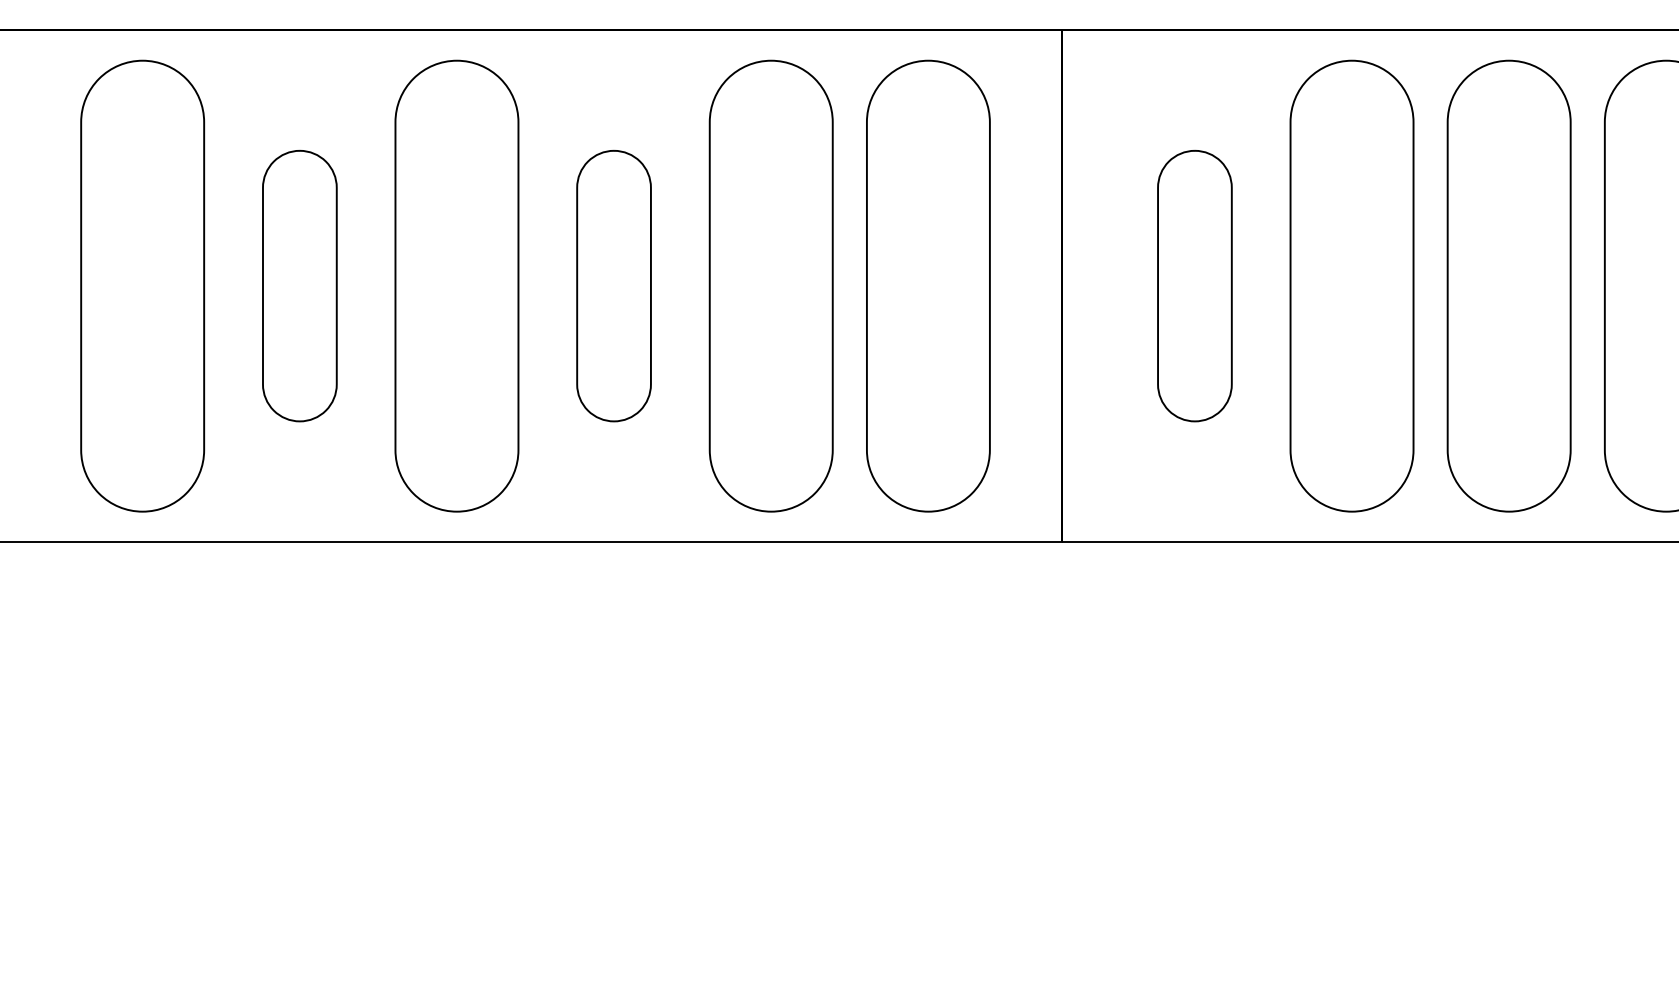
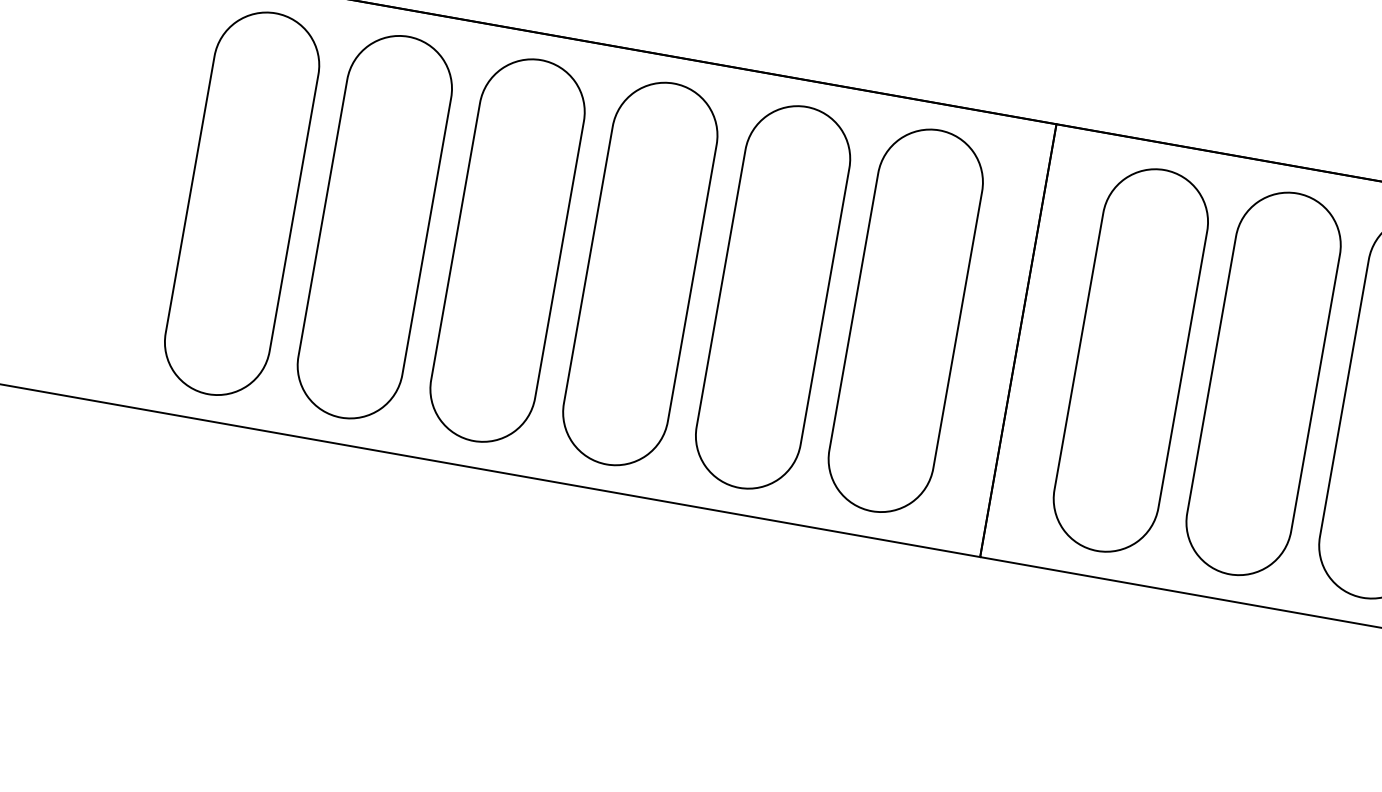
part: (299, 285) -> (374, 226), size x1.67
part: (613, 285) -> (639, 273), size x1.67
part: (1194, 285) -> (1130, 359), size x1.67

